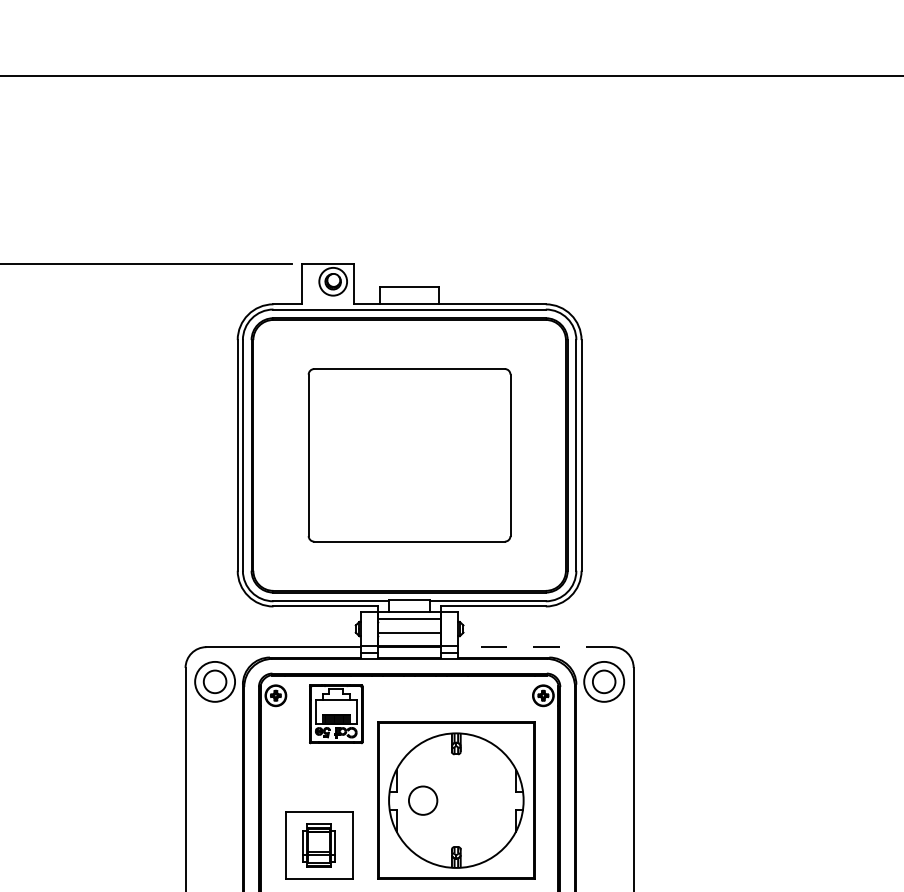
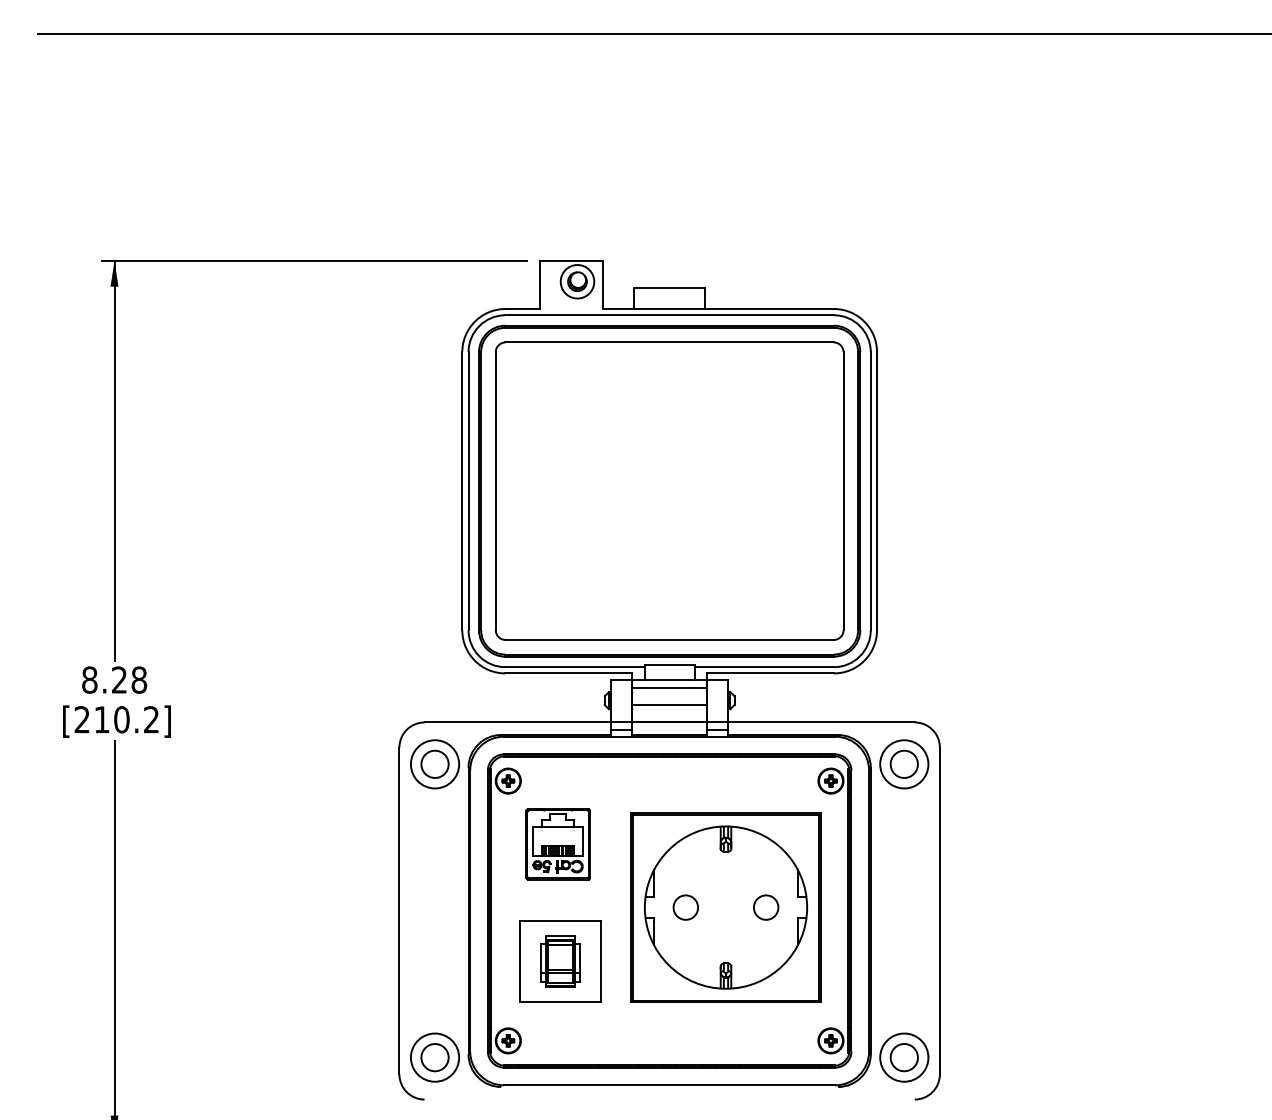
part: (409, 454) -> (669, 490), size x1.43
line: (535, 647) -> (821, 722), dashed -> solid
part: (335, 714) -> (557, 844), moved
circle: (422, 800) -> (685, 907), size x0.71
circle: (489, 800) -> (766, 907), added

